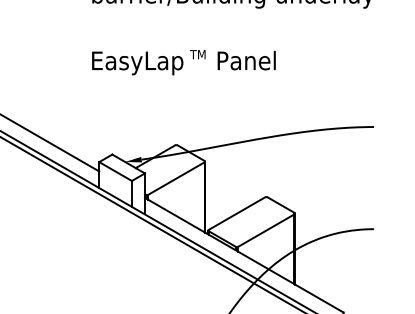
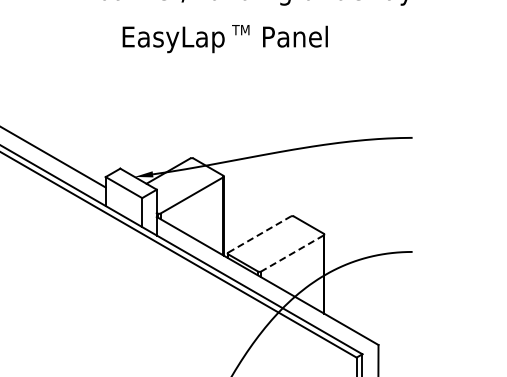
text: (183, 63) -> (224, 39), moved
line: (237, 213) -> (260, 234), solid -> dashed
line: (265, 230) -> (291, 253), solid -> dashed

